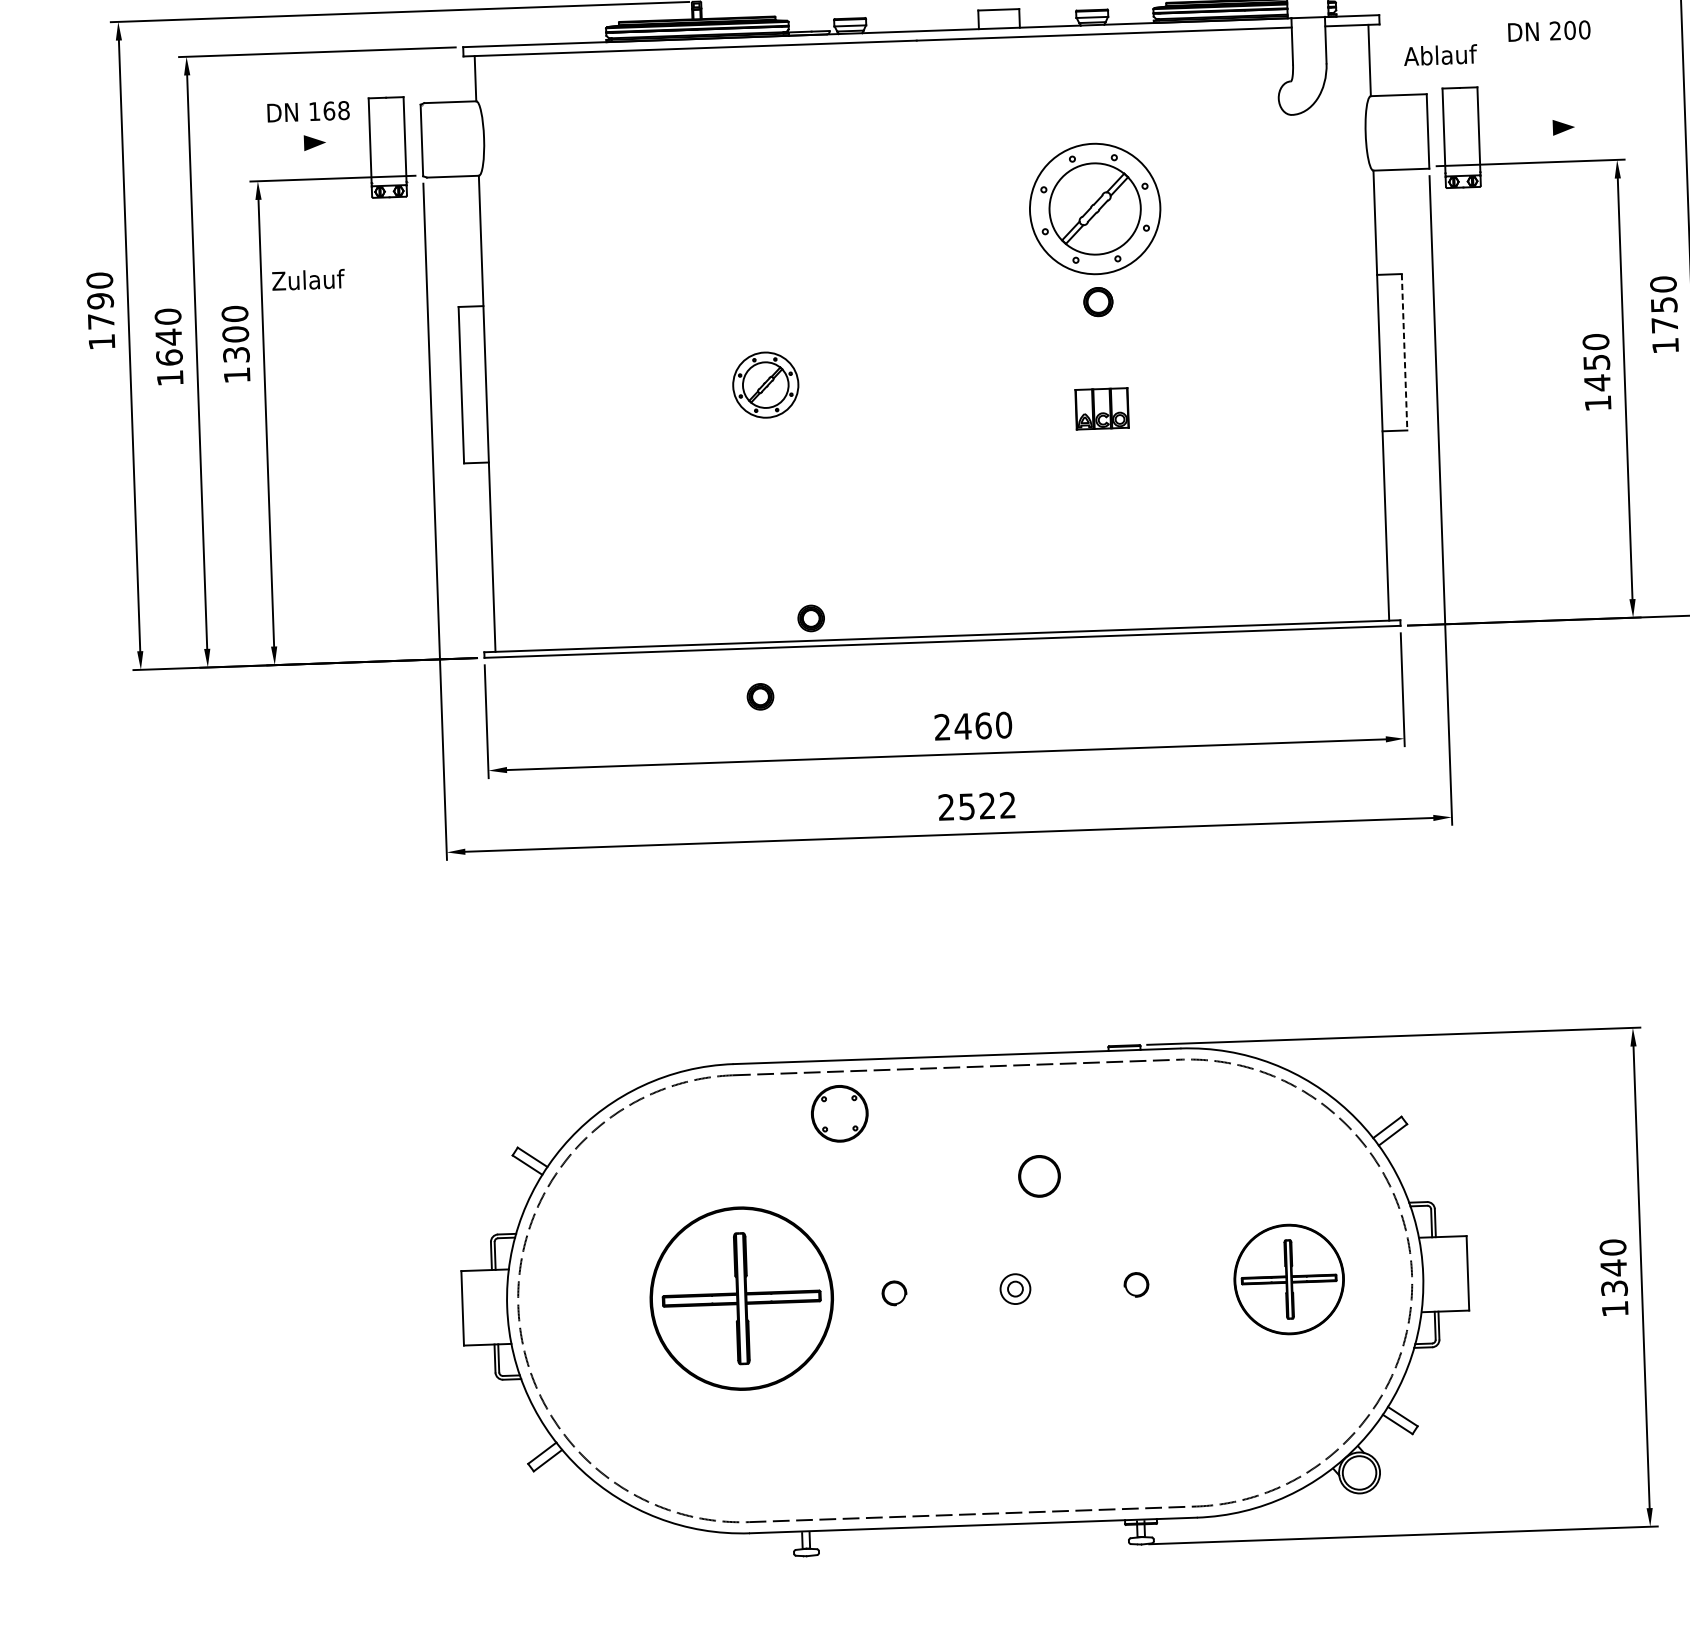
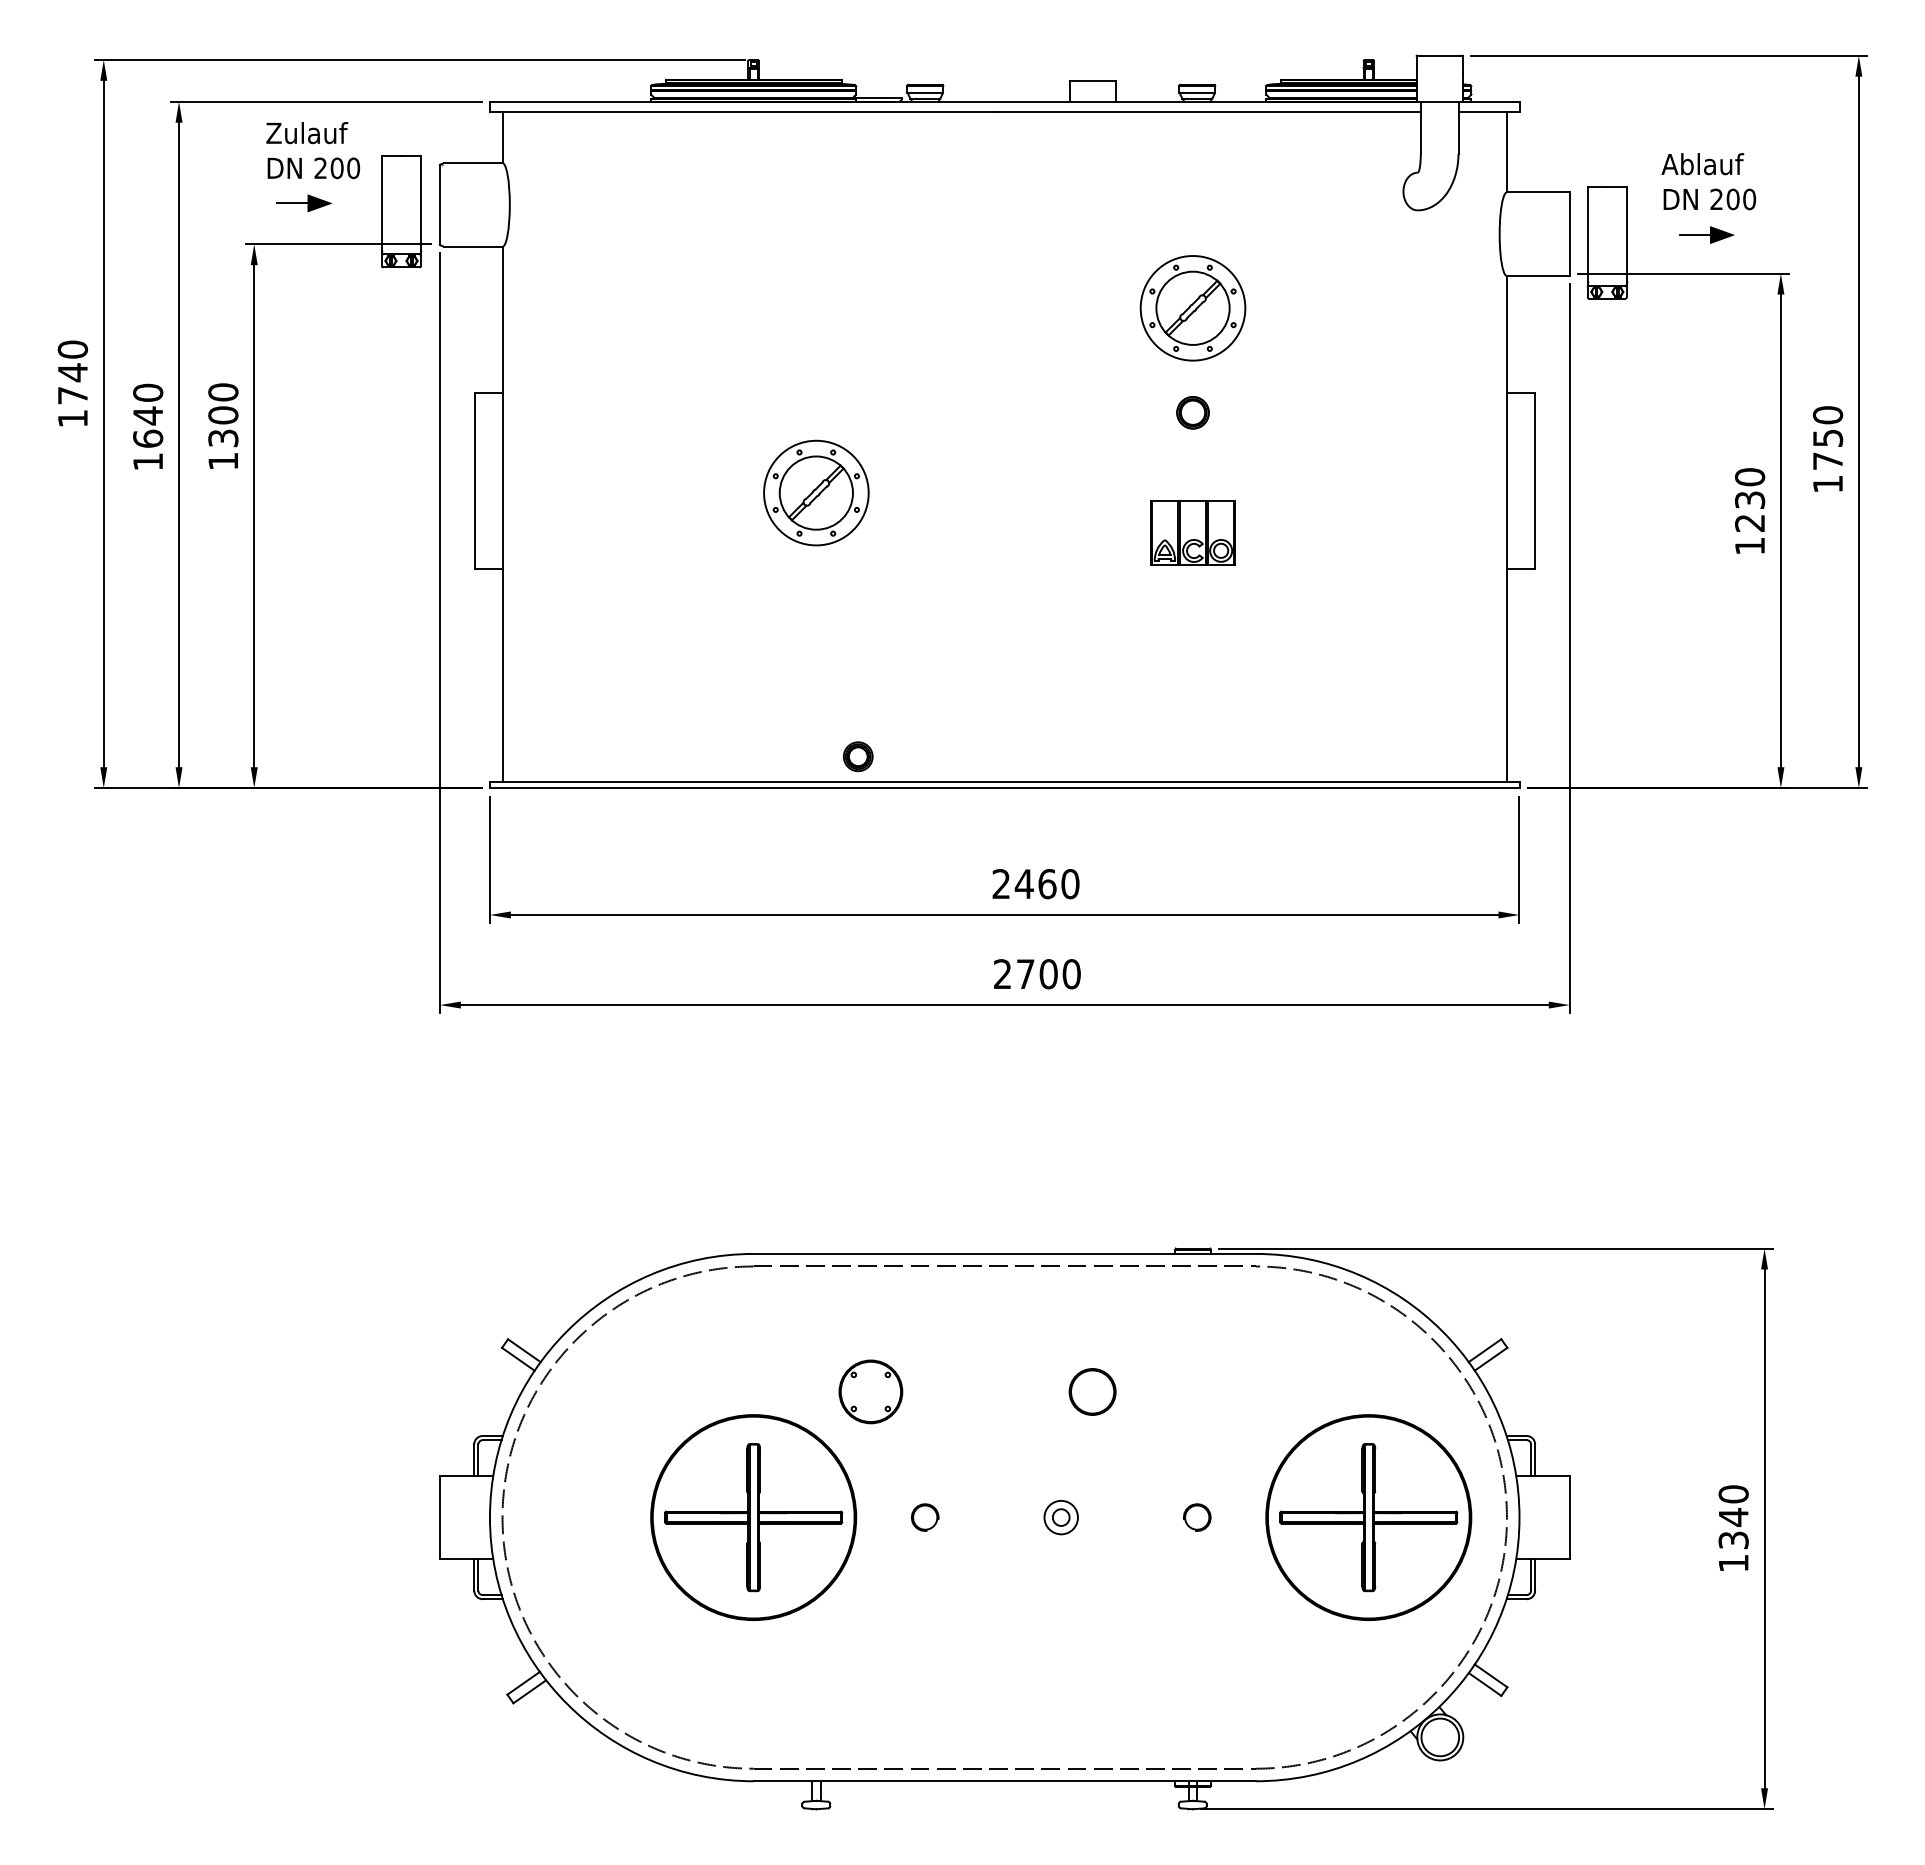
text: (1549, 31) -> (1709, 199), moved
text: (1440, 55) -> (1702, 164), moved
text: (329, 110) -> (337, 167), 168 -> 200
line: (1539, 128) -> (1694, 235), added
line: (290, 143) -> (292, 203), added
part: (1094, 209) -> (1192, 308), size x0.71
text: (308, 280) -> (307, 133), moved
text: (100, 300) -> (72, 372), 1790 -> 1740
line: (1404, 352) -> (1534, 481), dashed -> solid
text: (1596, 372) -> (1749, 511), 1450 -> 1230
part: (765, 384) -> (816, 492), size x1.43
part: (1101, 408) -> (1192, 532), size x1.43
part: (760, 696) -> (798, 842), removed
text: (987, 806) -> (1048, 974), 2522 -> 2700
part: (839, 1113) -> (870, 1391), moved
part: (1288, 1279) -> (1368, 1517), size x1.67

